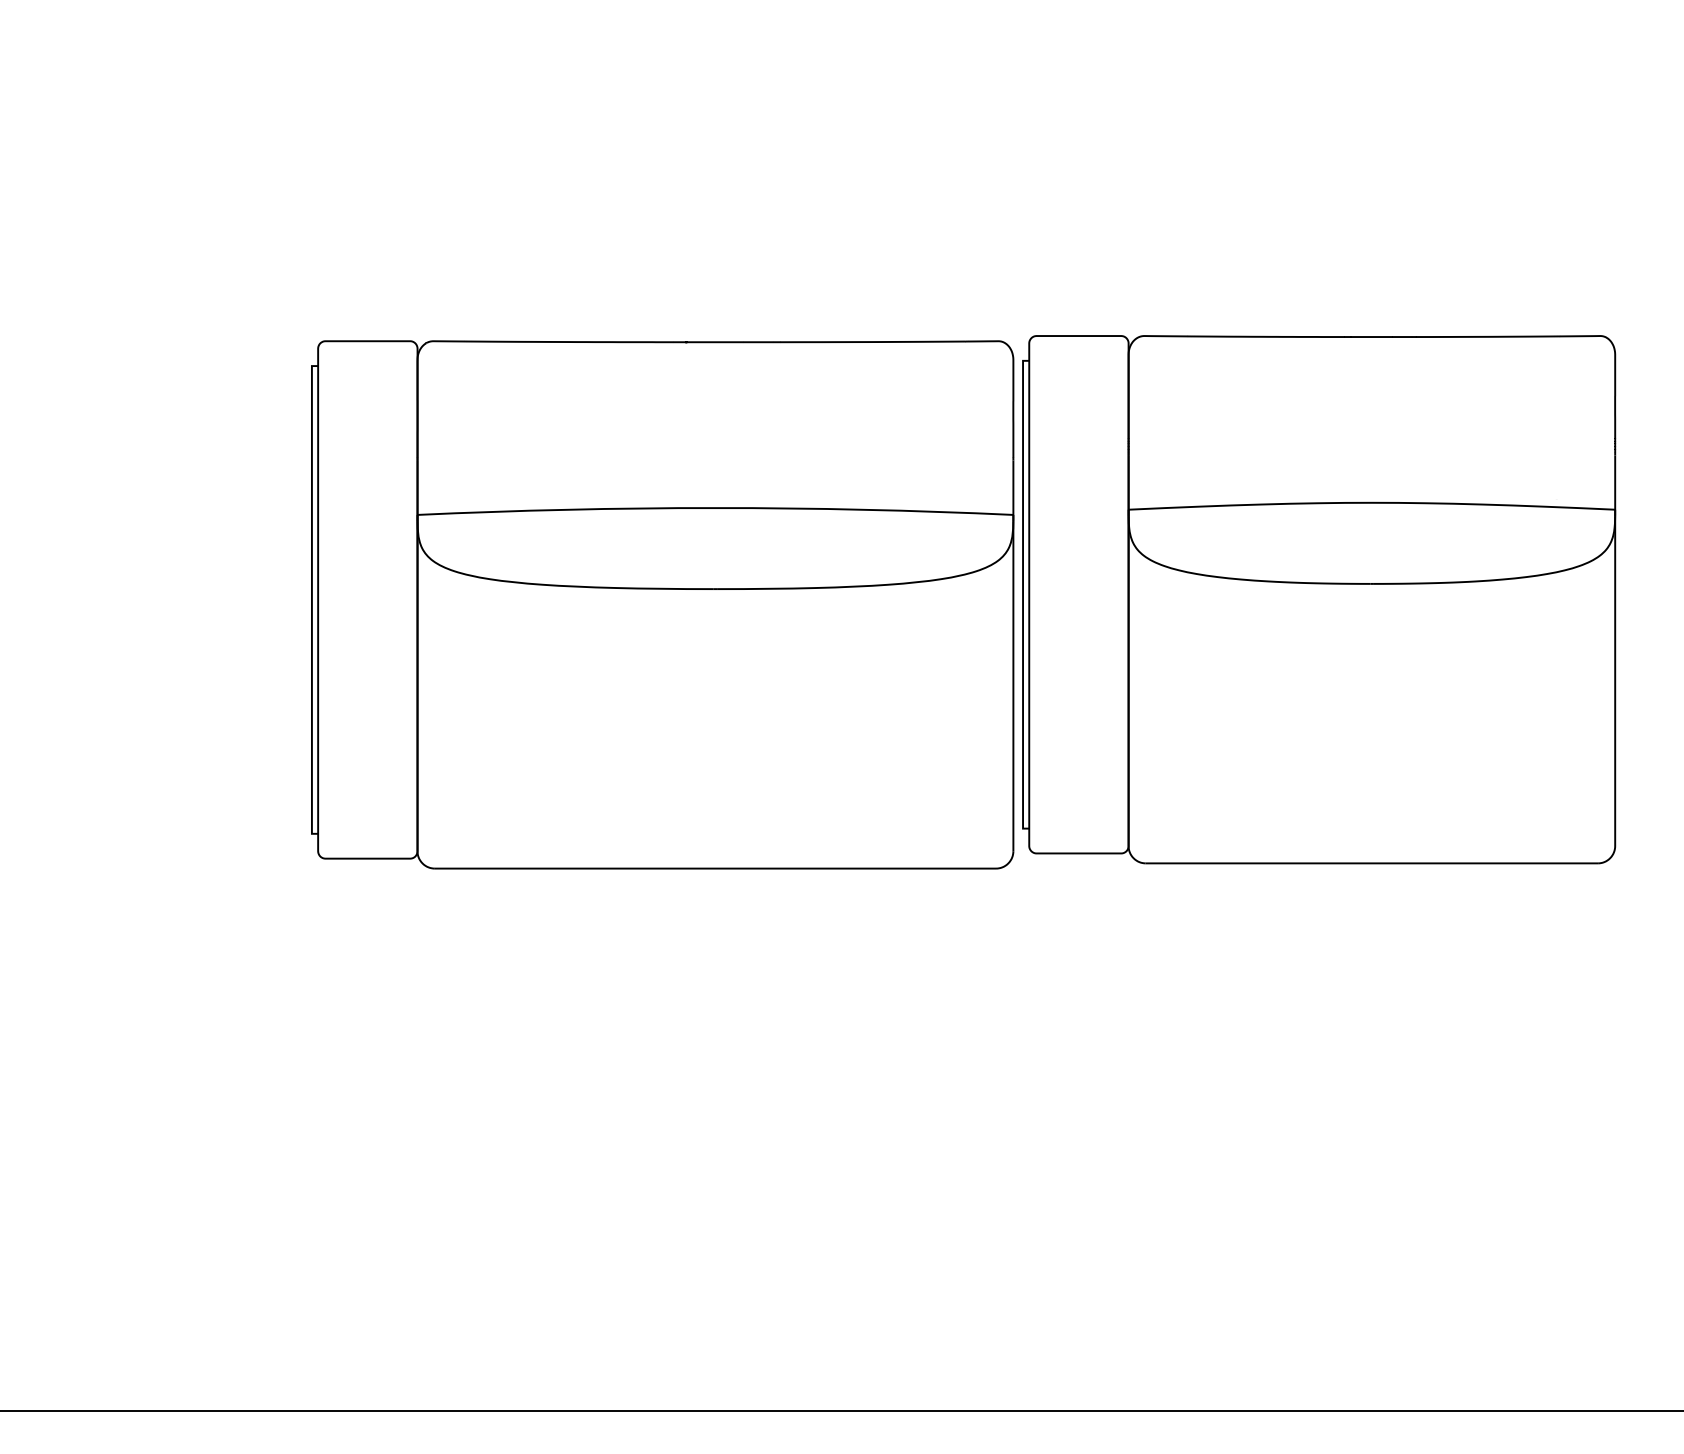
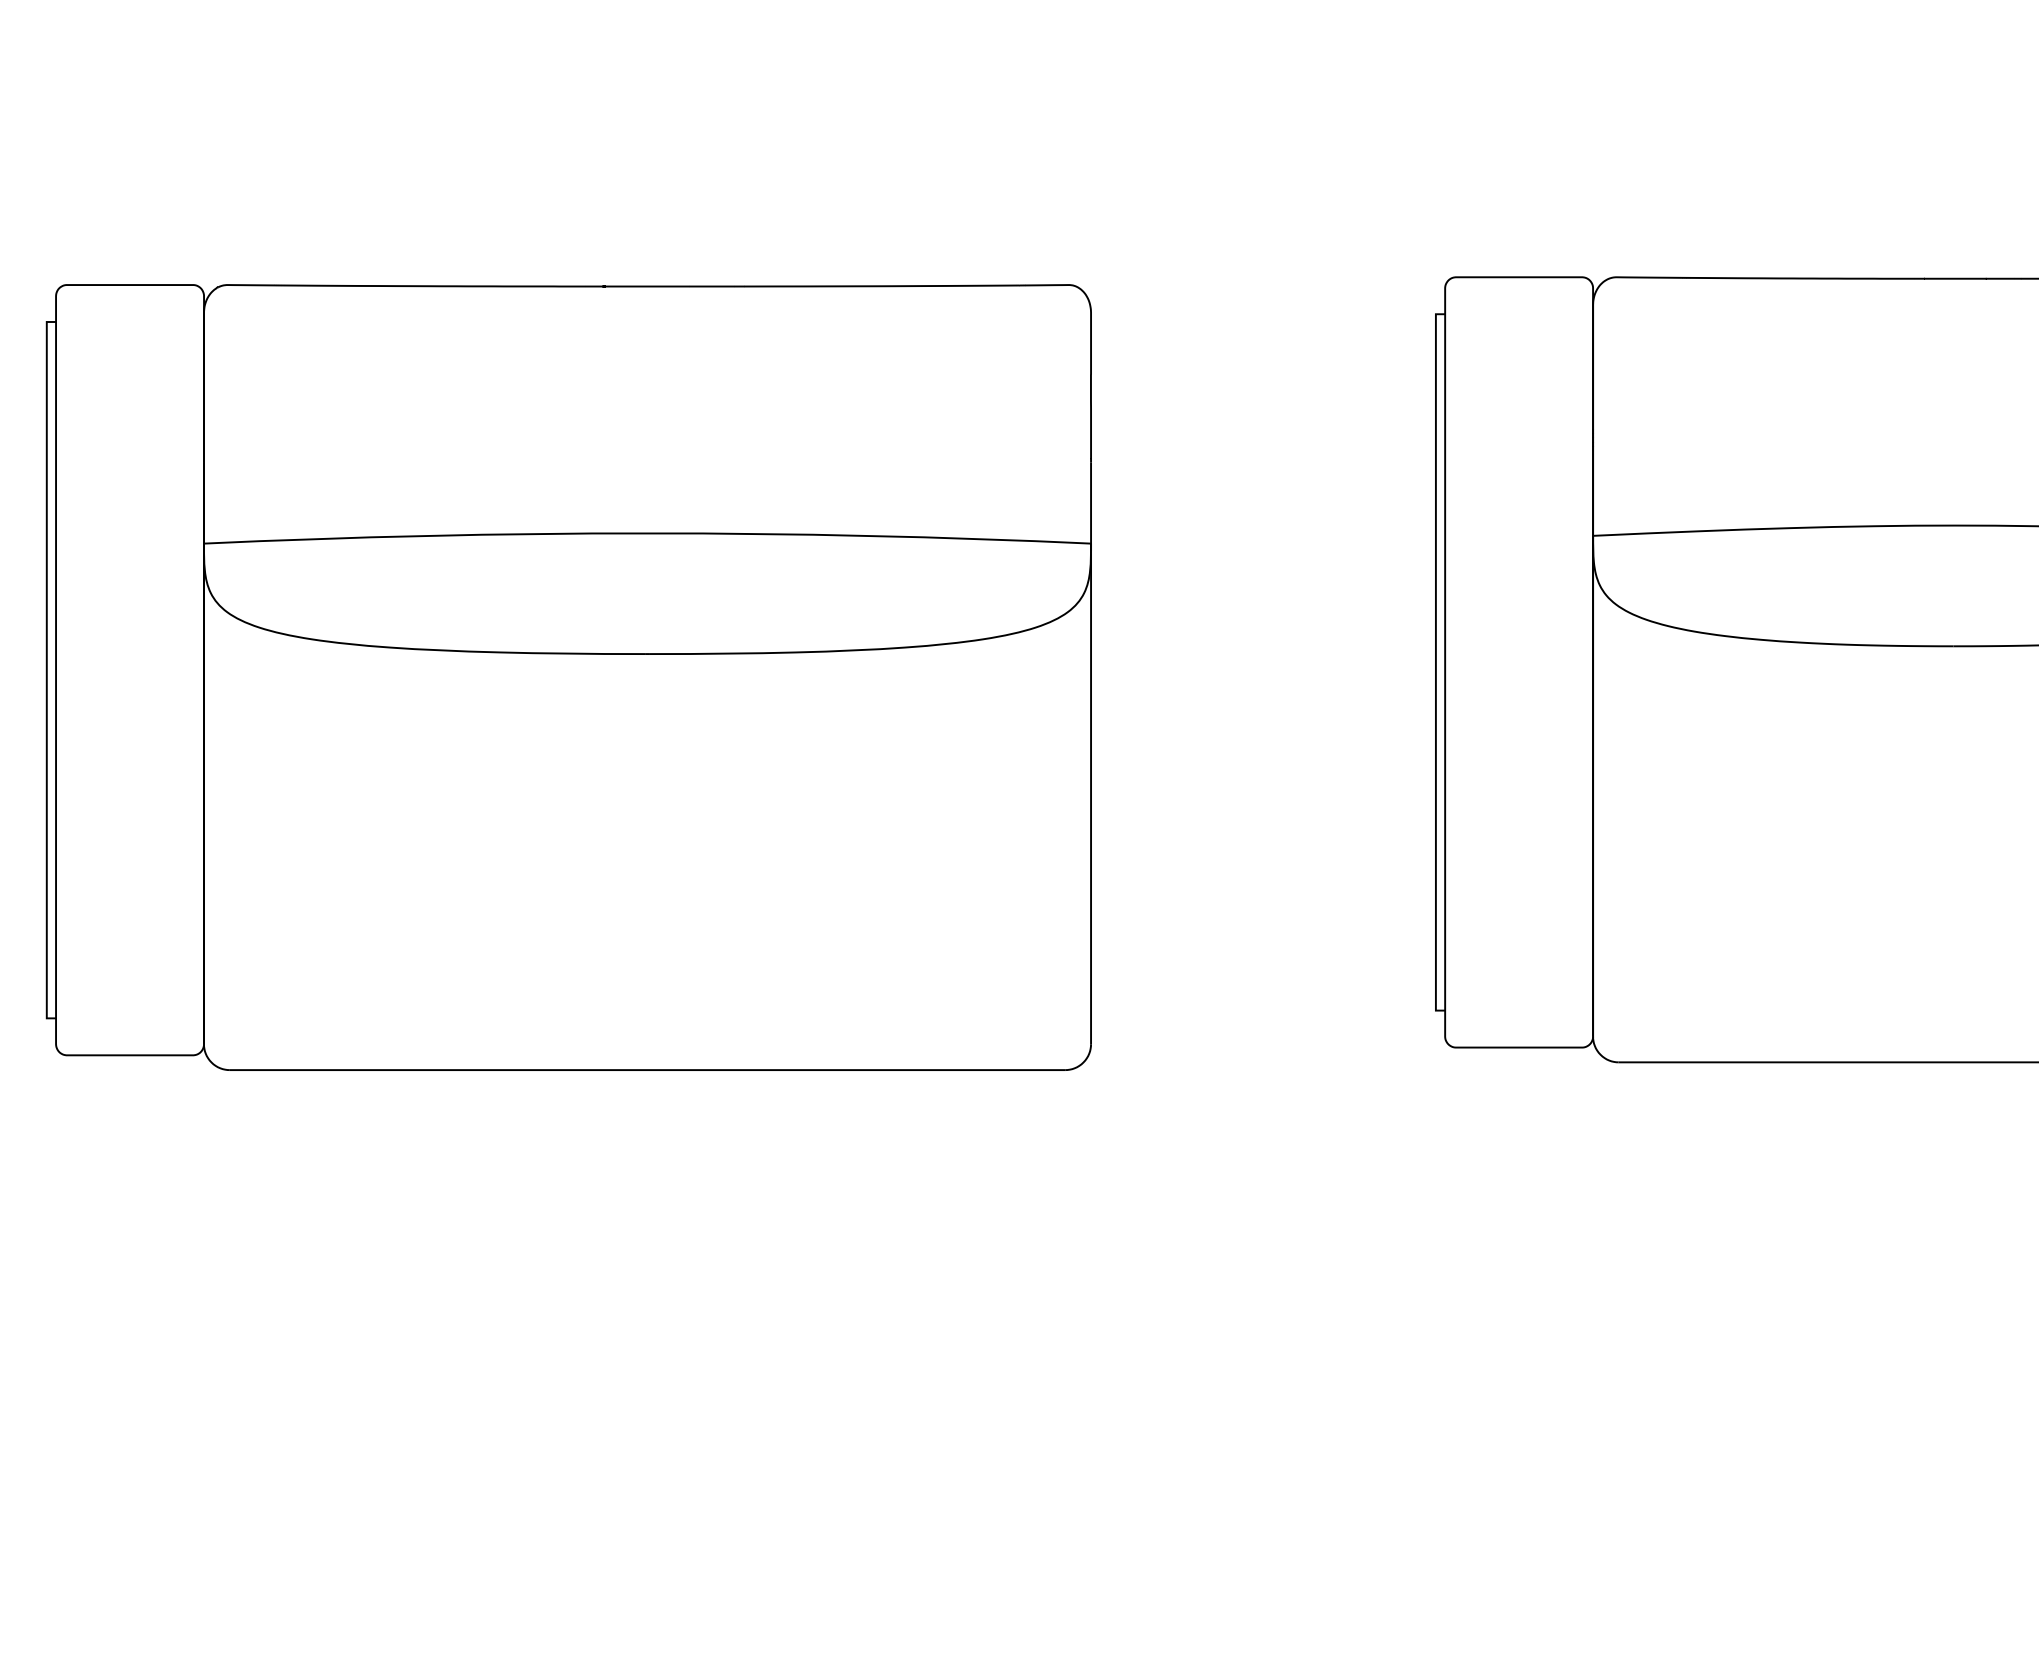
part: (662, 604) -> (568, 676), moved

